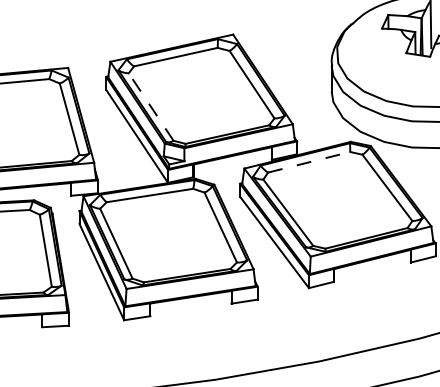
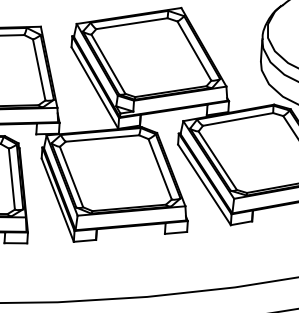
line: (151, 107) -> (108, 64), dashed -> solid
line: (309, 162) -> (238, 119), dashed -> solid

